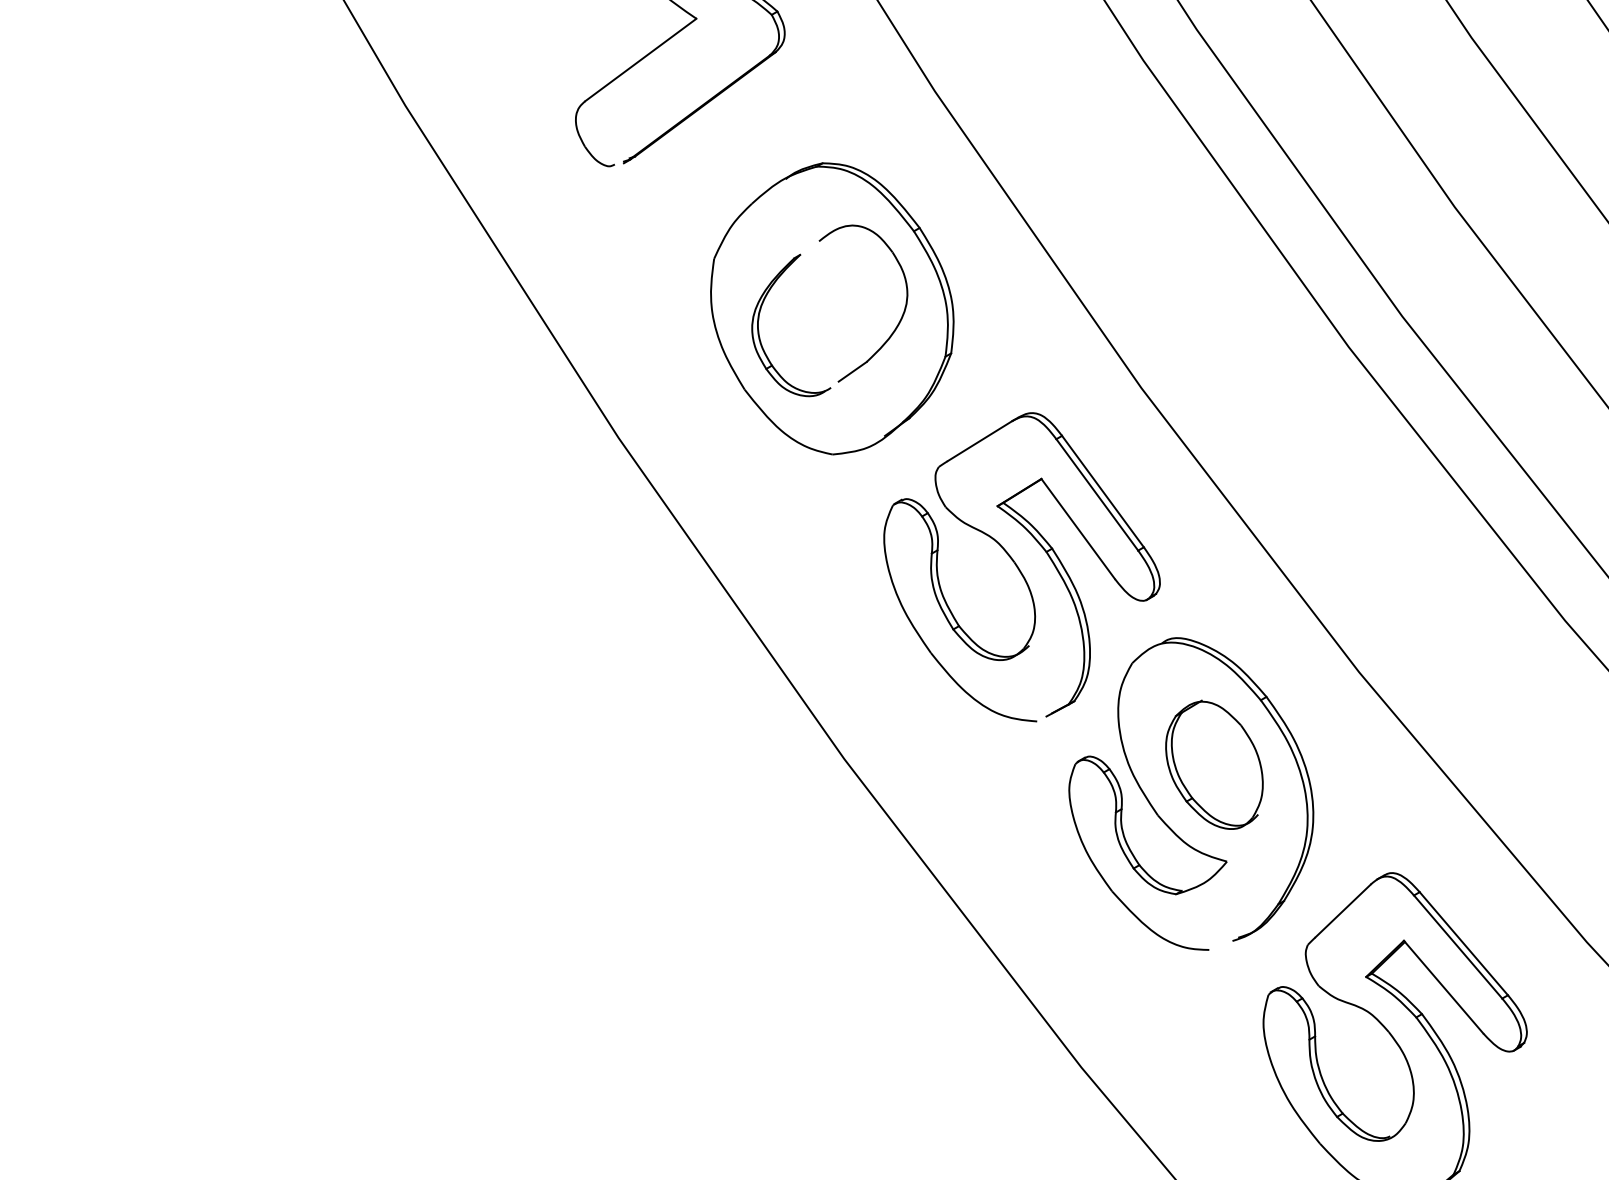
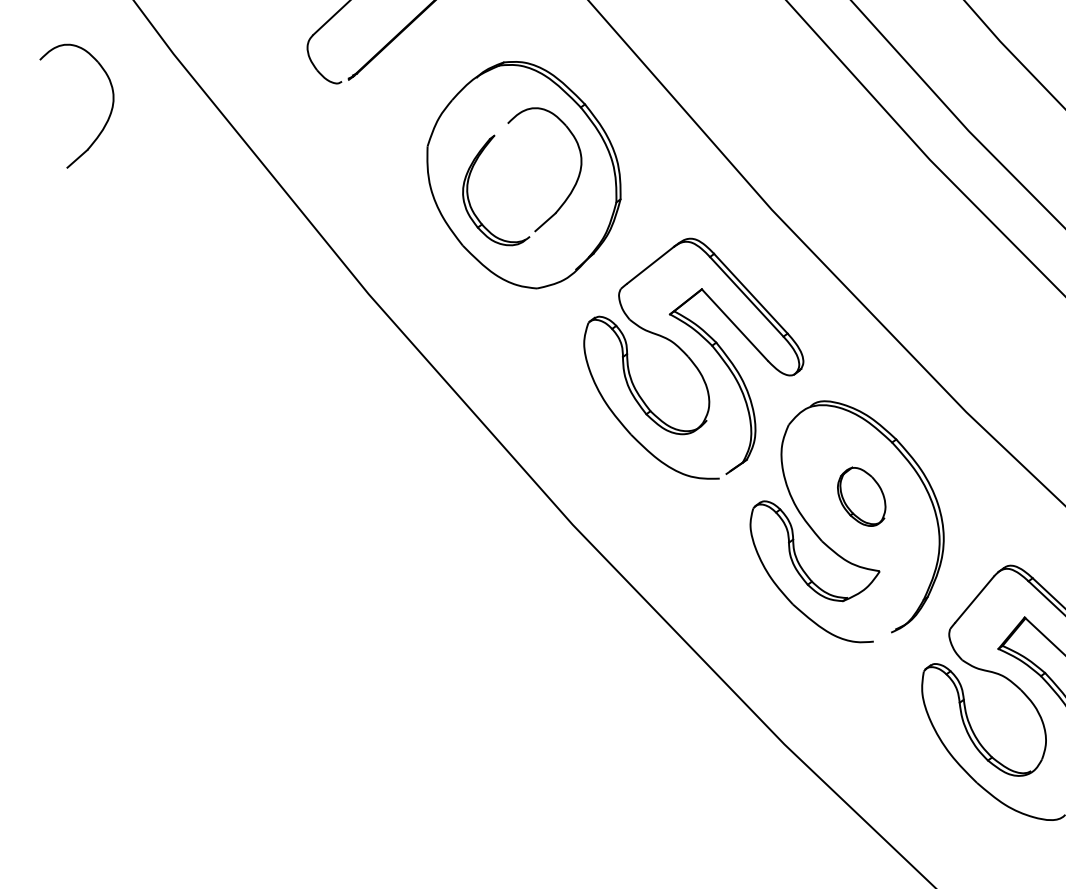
part: (312, 178) -> (107, 118), added
part: (1214, 764) -> (861, 496), size x0.6

